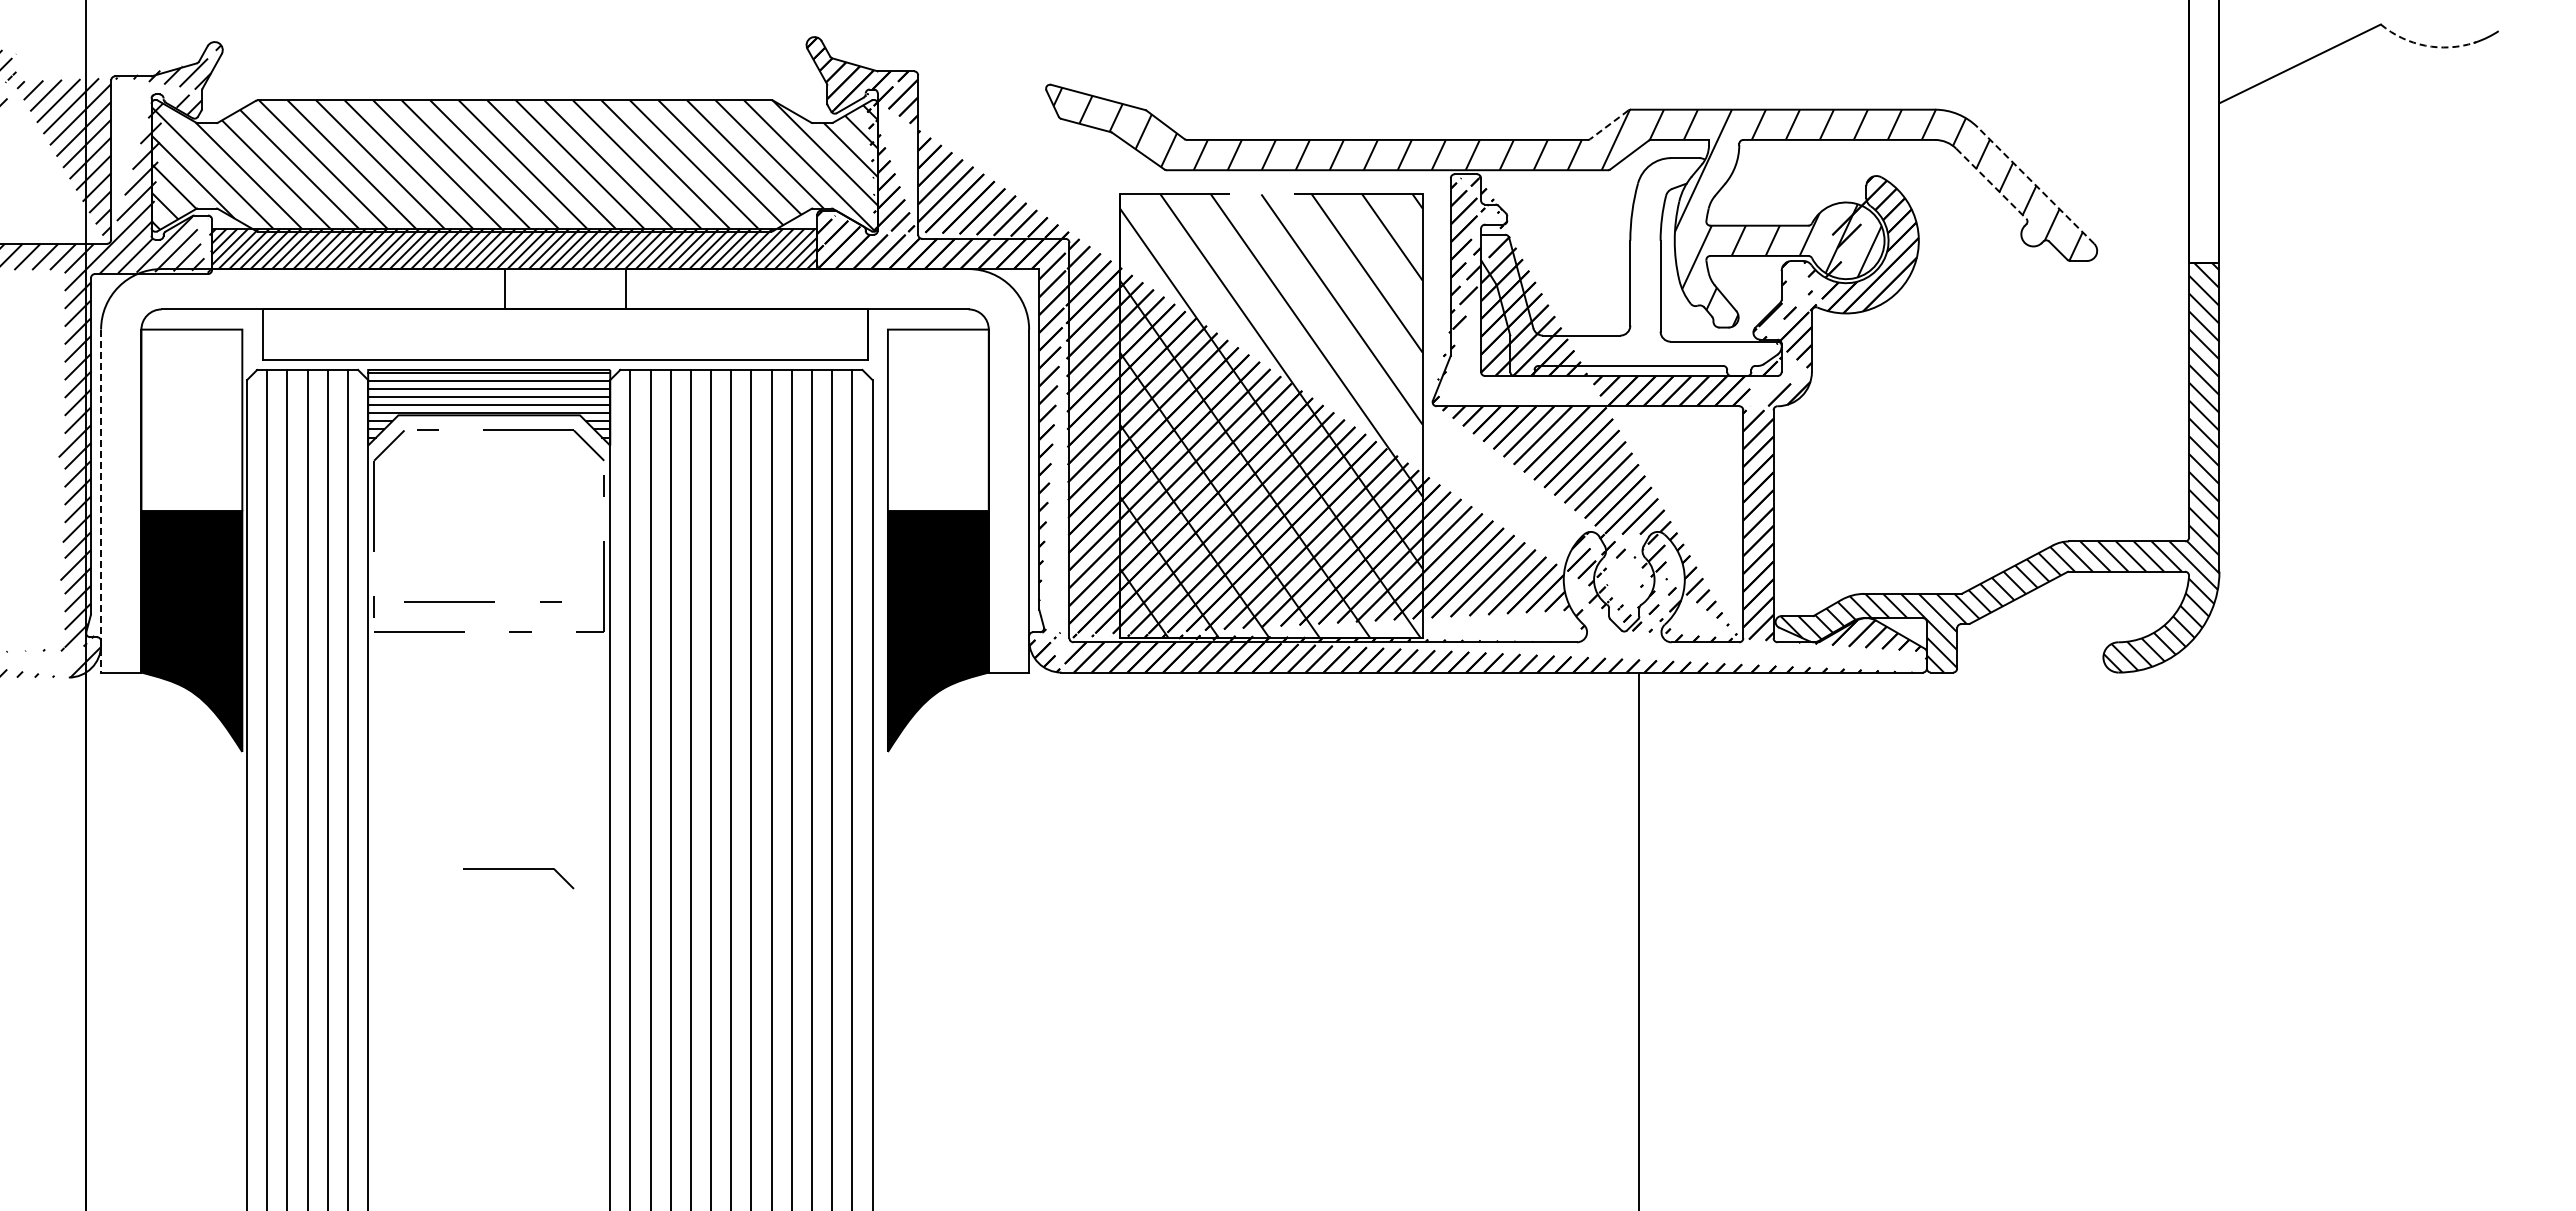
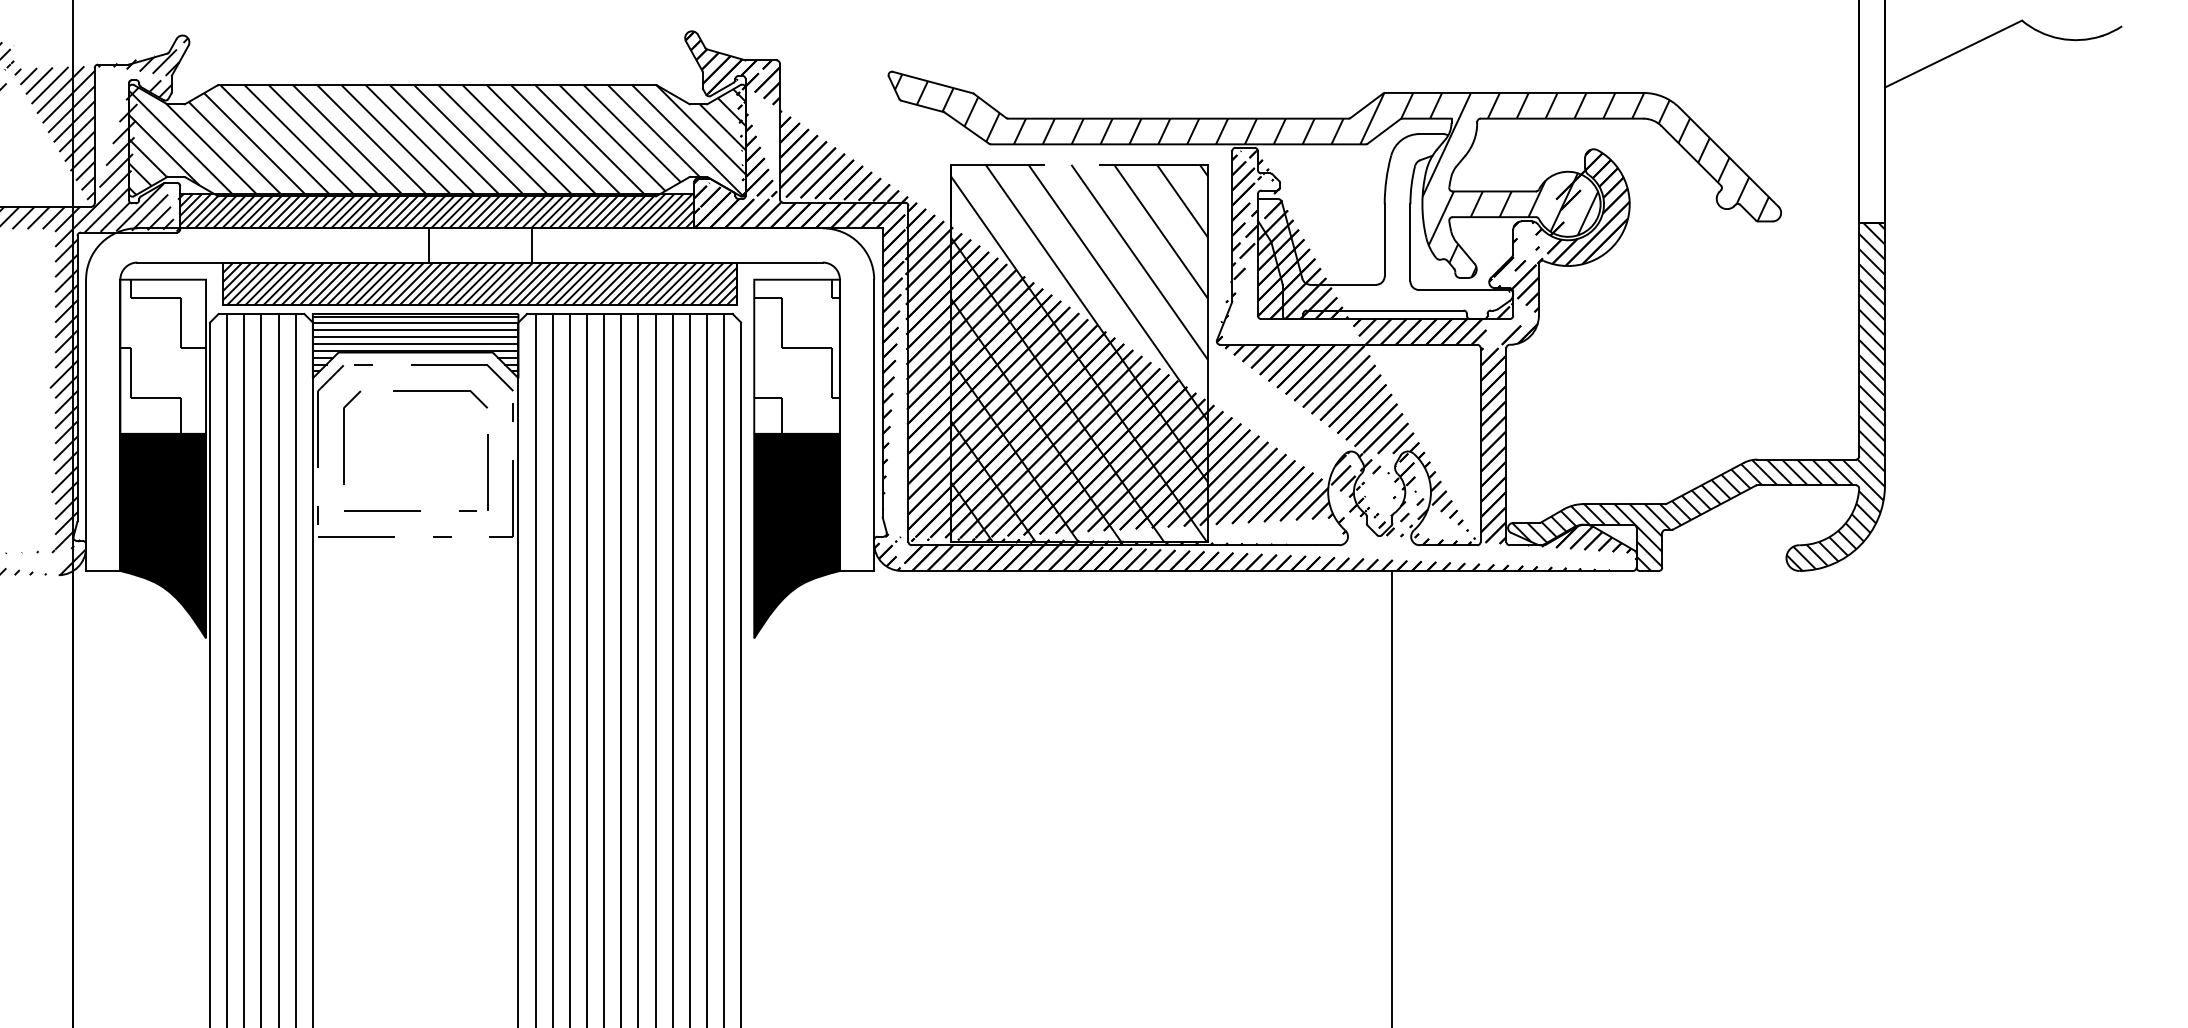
arc: (2425, 45) -> (2059, 38), dashed -> solid
line: (1609, 124) -> (1367, 105), dashed -> solid
line: (1991, 184) -> (1691, 156), dashed -> solid
line: (2035, 185) -> (1728, 157), dashed -> solid
hatch: (564, 334) -> (479, 283), added
hatch: (191, 420) -> (162, 356), added
hatch: (937, 420) -> (796, 356), added
line: (101, 501) -> (86, 425), dashed -> solid
part: (404, 515) -> (343, 437), added
line: (573, 556) -> (487, 472), added
part: (518, 869) -> (440, 391), moved

